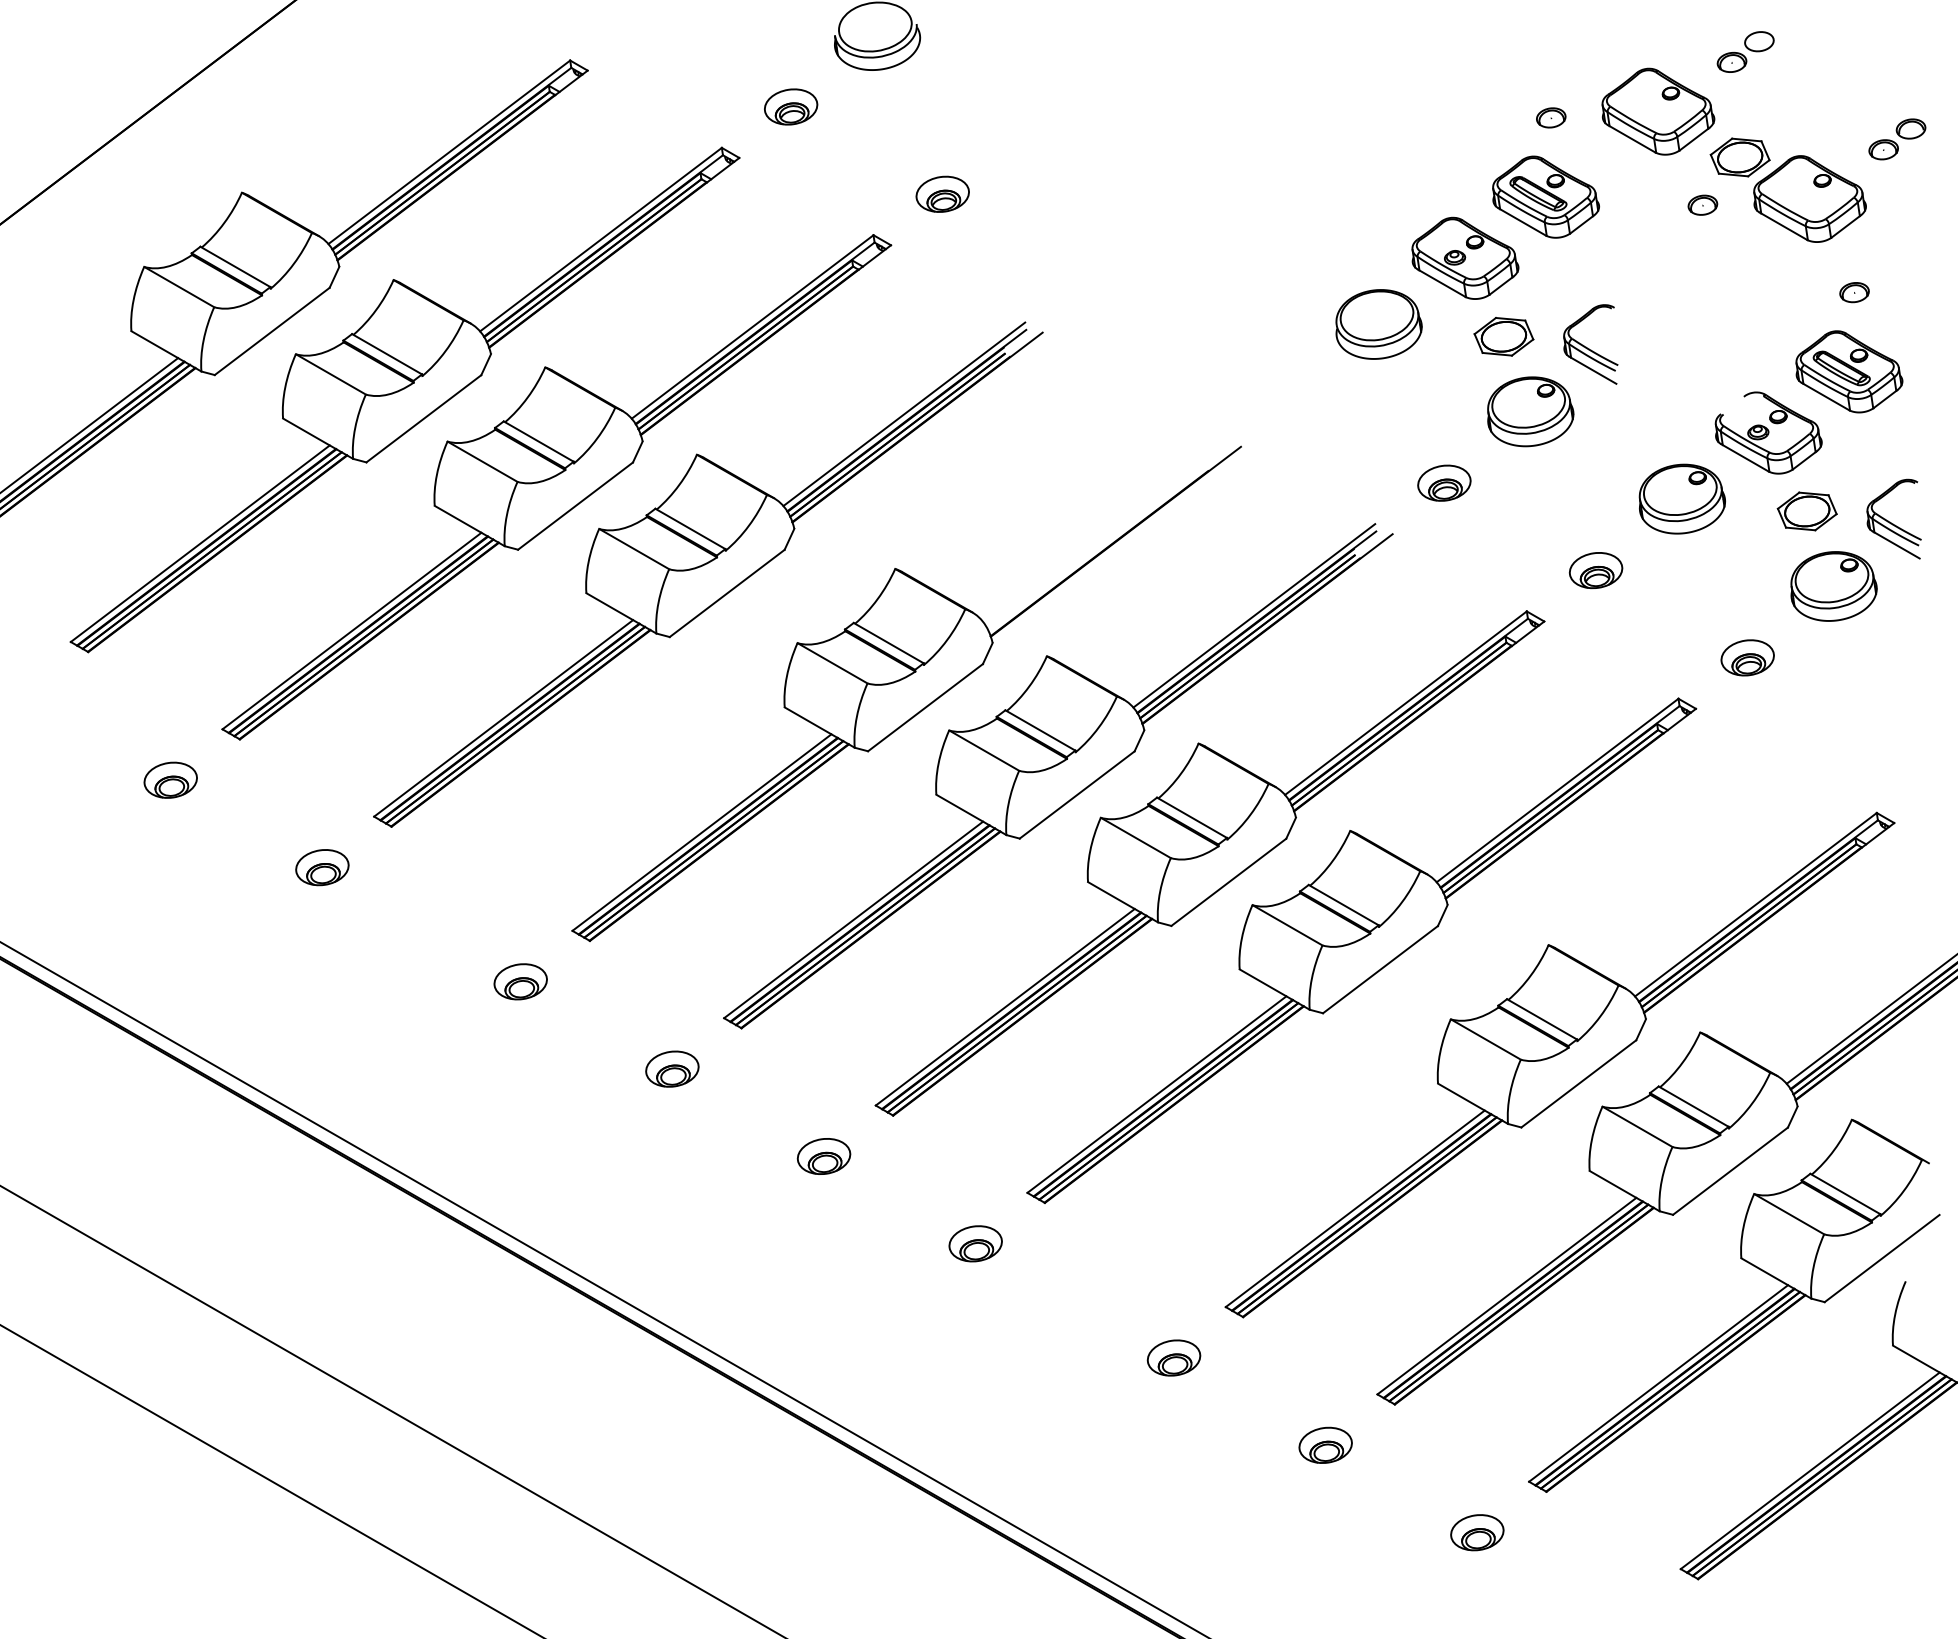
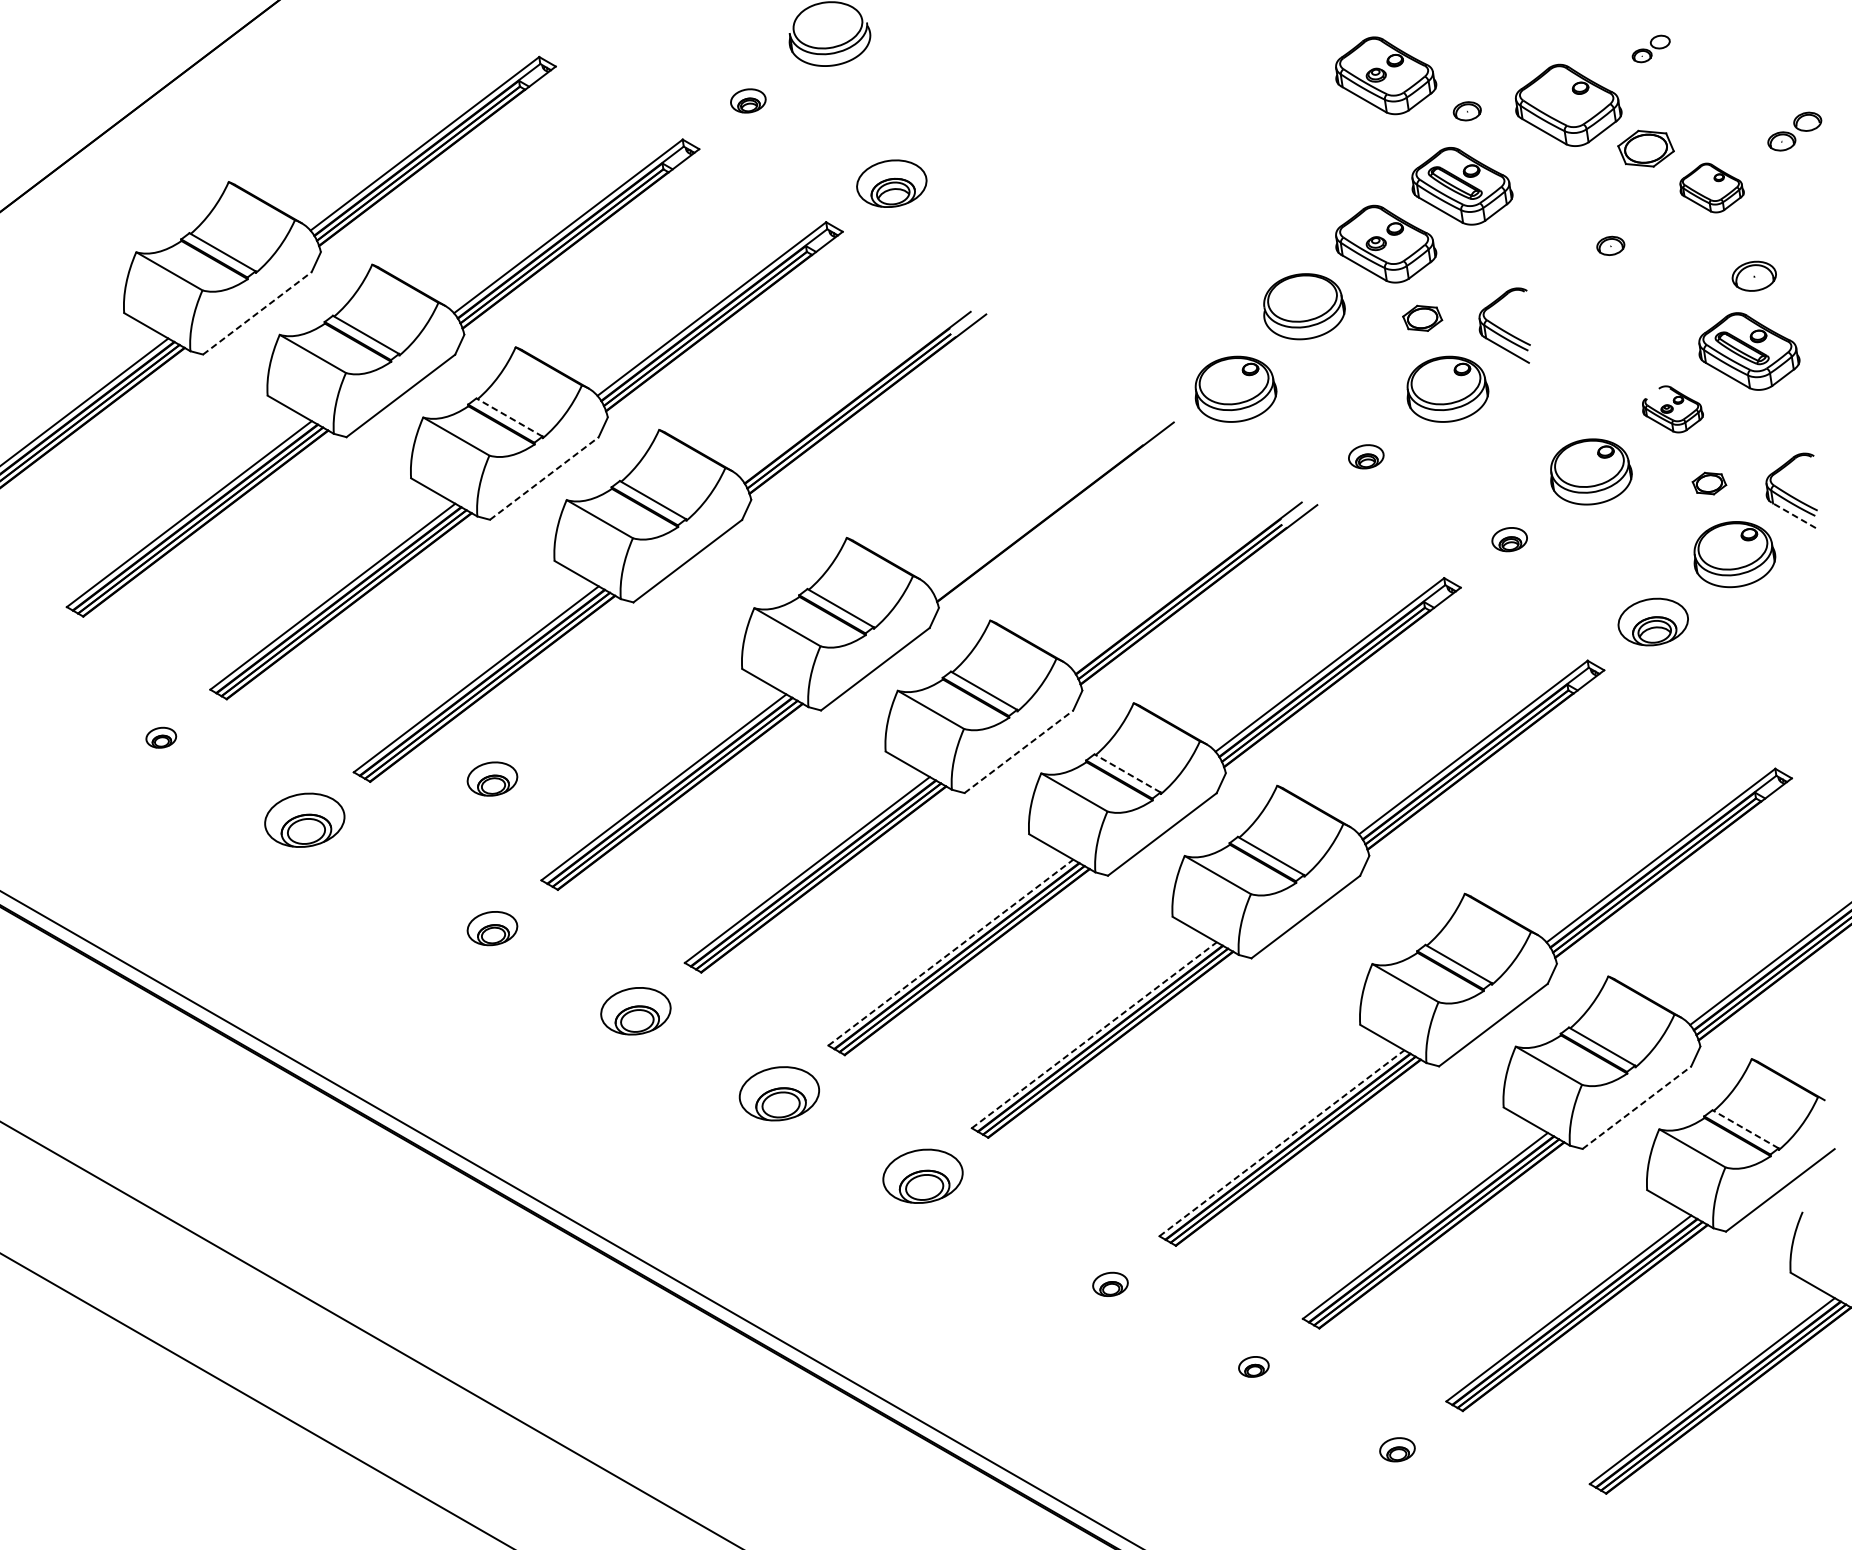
part: (1745, 51) -> (1651, 48), size x0.7
part: (1465, 79) -> (1386, 74), added
part: (791, 106) -> (748, 100), size x0.7
part: (942, 193) -> (891, 182), size x1.4
part: (1809, 198) -> (1711, 187), size x0.6
part: (1702, 204) -> (1610, 245), moved
part: (1854, 292) -> (1754, 276), size x1.6
line: (272, 331) -> (257, 313), solid -> dashed
part: (1503, 336) -> (1422, 318), size x0.7
part: (1306, 411) -> (1235, 389), added
line: (904, 414) -> (855, 391), removed
part: (1768, 432) -> (1672, 408), size x0.6
line: (538, 441) -> (509, 417), solid -> dashed
part: (1444, 482) -> (1366, 456), size x0.7
line: (575, 505) -> (544, 477), solid -> dashed
part: (1806, 511) -> (1708, 483), size x0.6
line: (1896, 545) -> (1793, 515), solid -> dashed
part: (1595, 570) -> (1509, 539), size x0.7
line: (1254, 615) -> (1186, 582), removed
part: (1747, 657) -> (1653, 621), size x1.4
part: (170, 779) -> (161, 737), size x0.6
line: (1077, 794) -> (1019, 751), solid -> dashed
line: (1191, 817) -> (1127, 773), solid -> dashed
part: (520, 823) -> (492, 778), added
part: (322, 867) -> (304, 820), size x1.6
line: (1005, 1007) -> (951, 952), solid -> dashed
part: (672, 1068) -> (636, 1010), size x1.4
line: (1156, 1094) -> (1093, 1035), solid -> dashed
part: (823, 1156) -> (778, 1093), size x1.6
line: (1730, 1170) -> (1636, 1107), solid -> dashed
line: (1844, 1193) -> (1744, 1128), solid -> dashed
line: (1355, 1208) -> (1282, 1142), solid -> dashed
part: (975, 1243) -> (922, 1176), size x1.6
part: (1173, 1357) -> (1109, 1283), size x0.7
part: (1325, 1444) -> (1253, 1366), size x0.6
part: (1477, 1532) -> (1397, 1449), size x0.7

